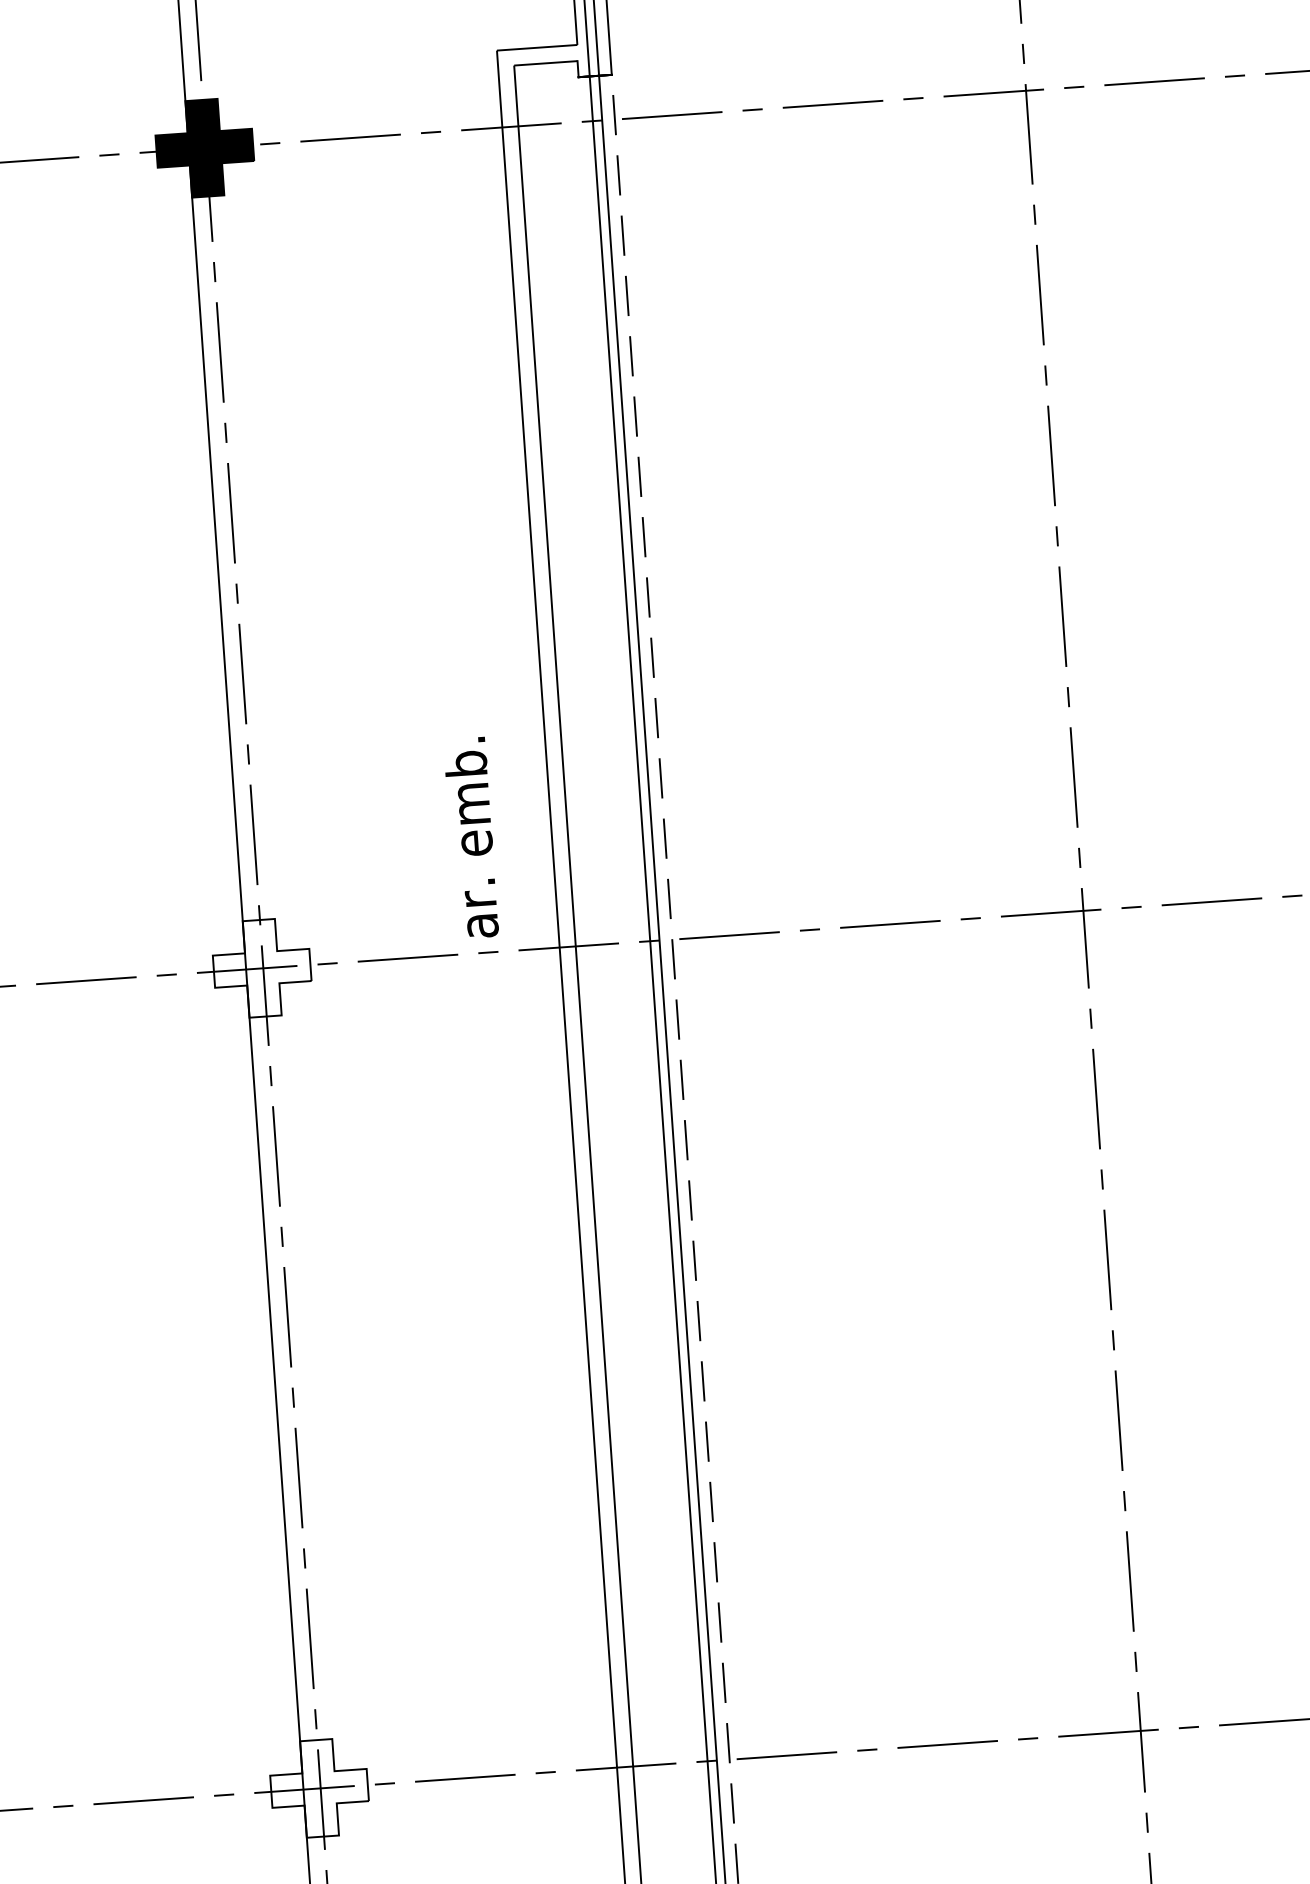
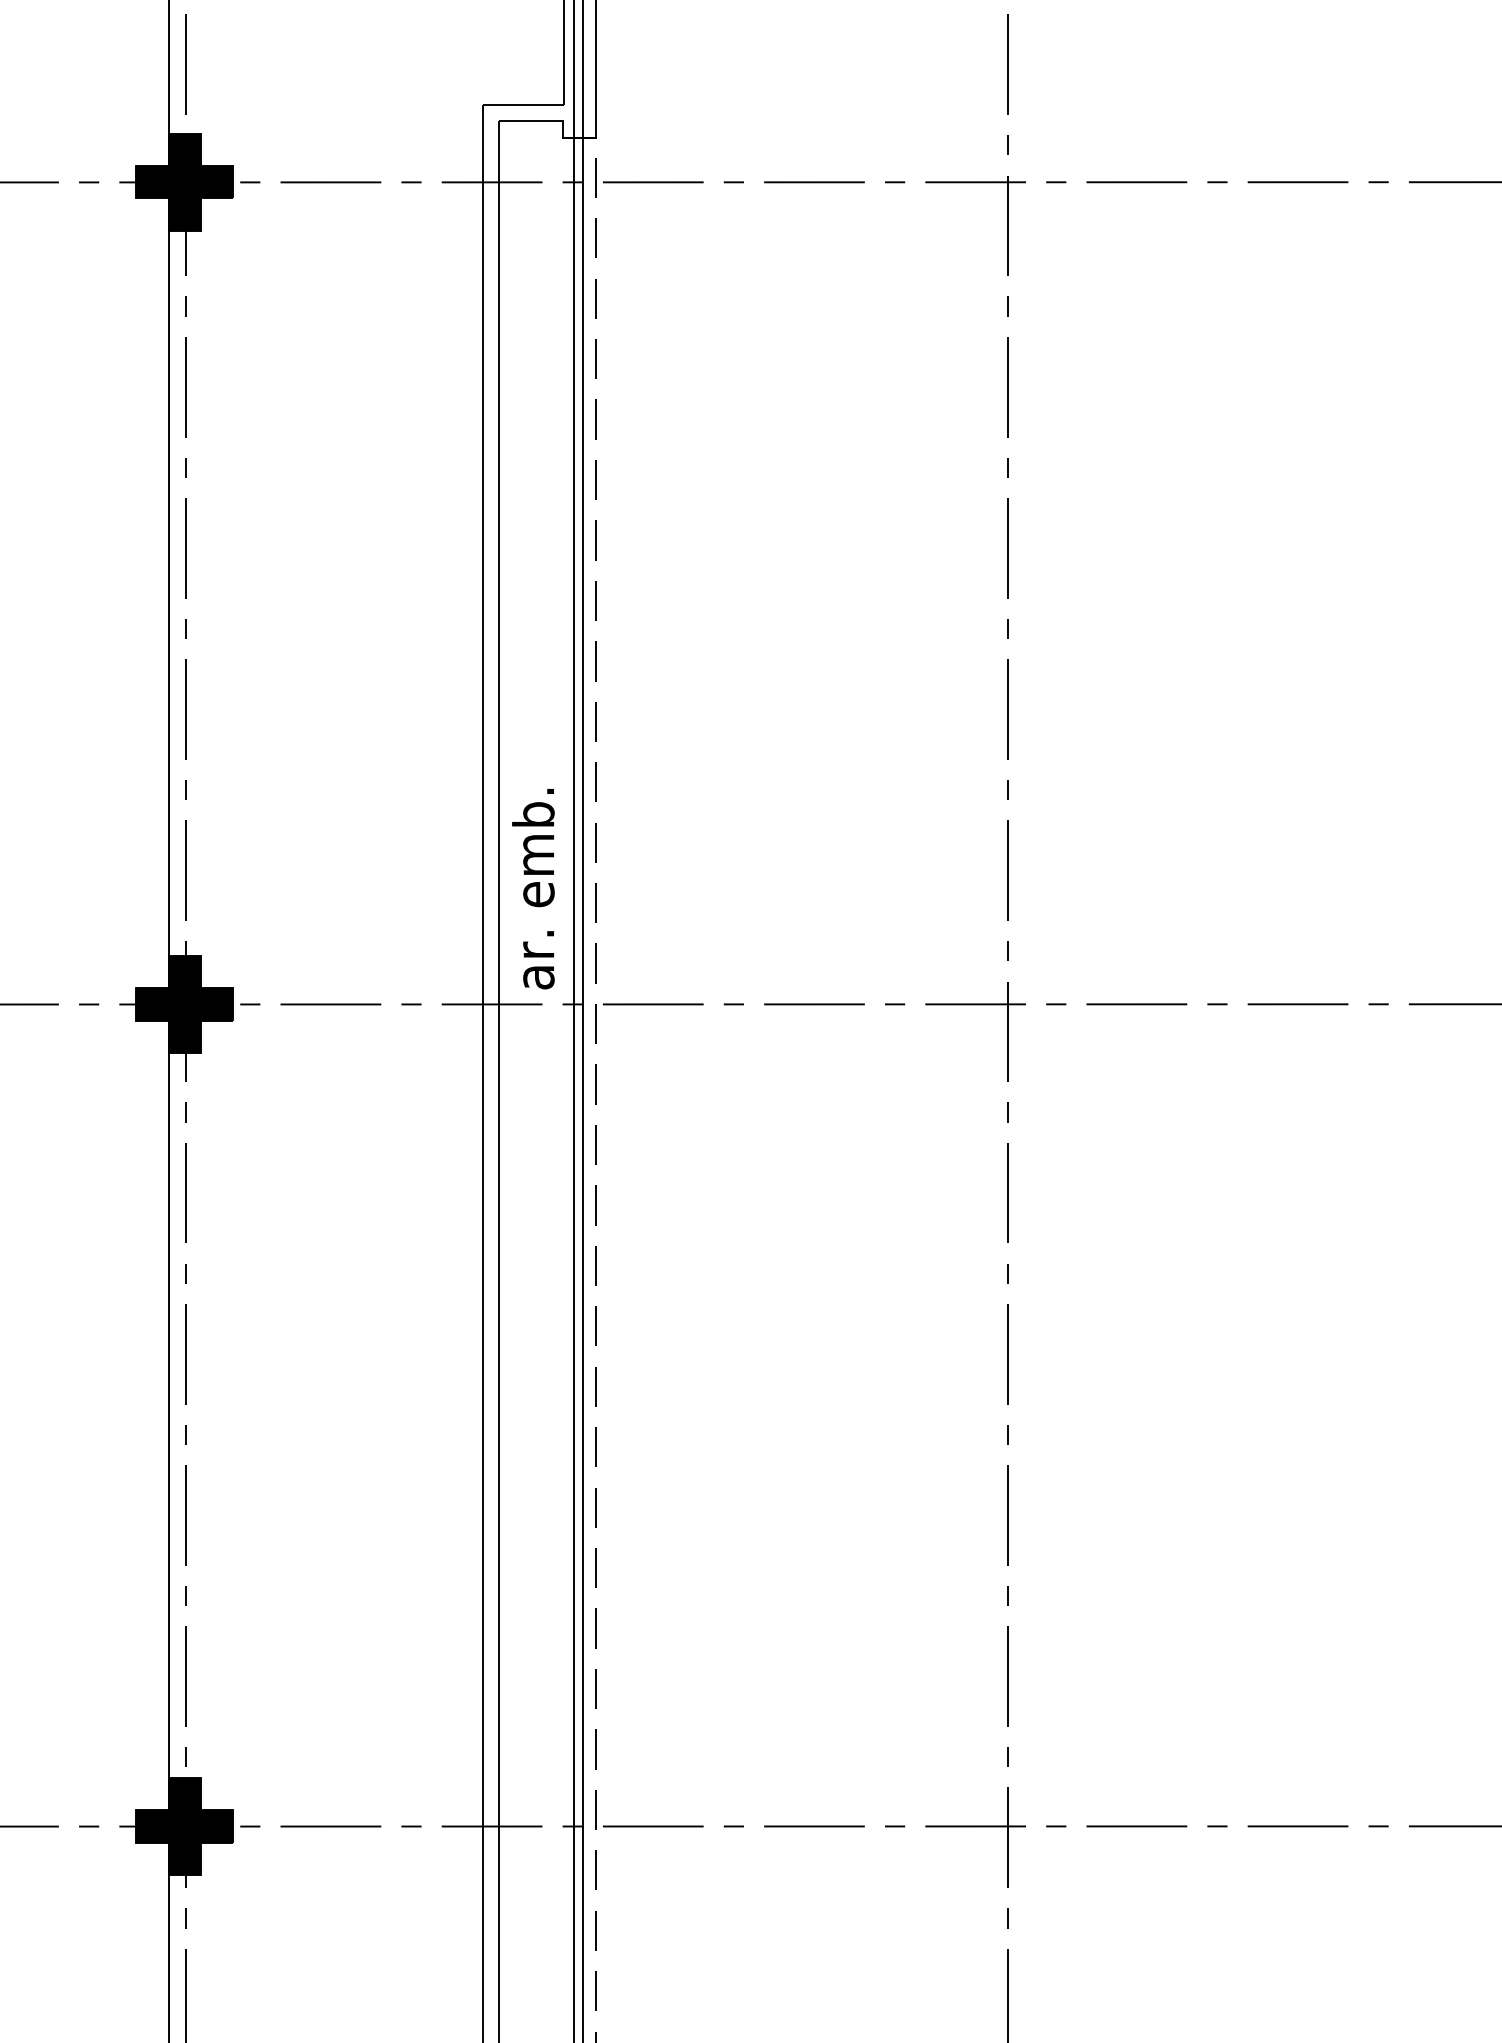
text: (471, 838) -> (533, 889), moved
fill: (261, 968) -> (184, 1004), added
fill: (319, 1788) -> (184, 1826), added

